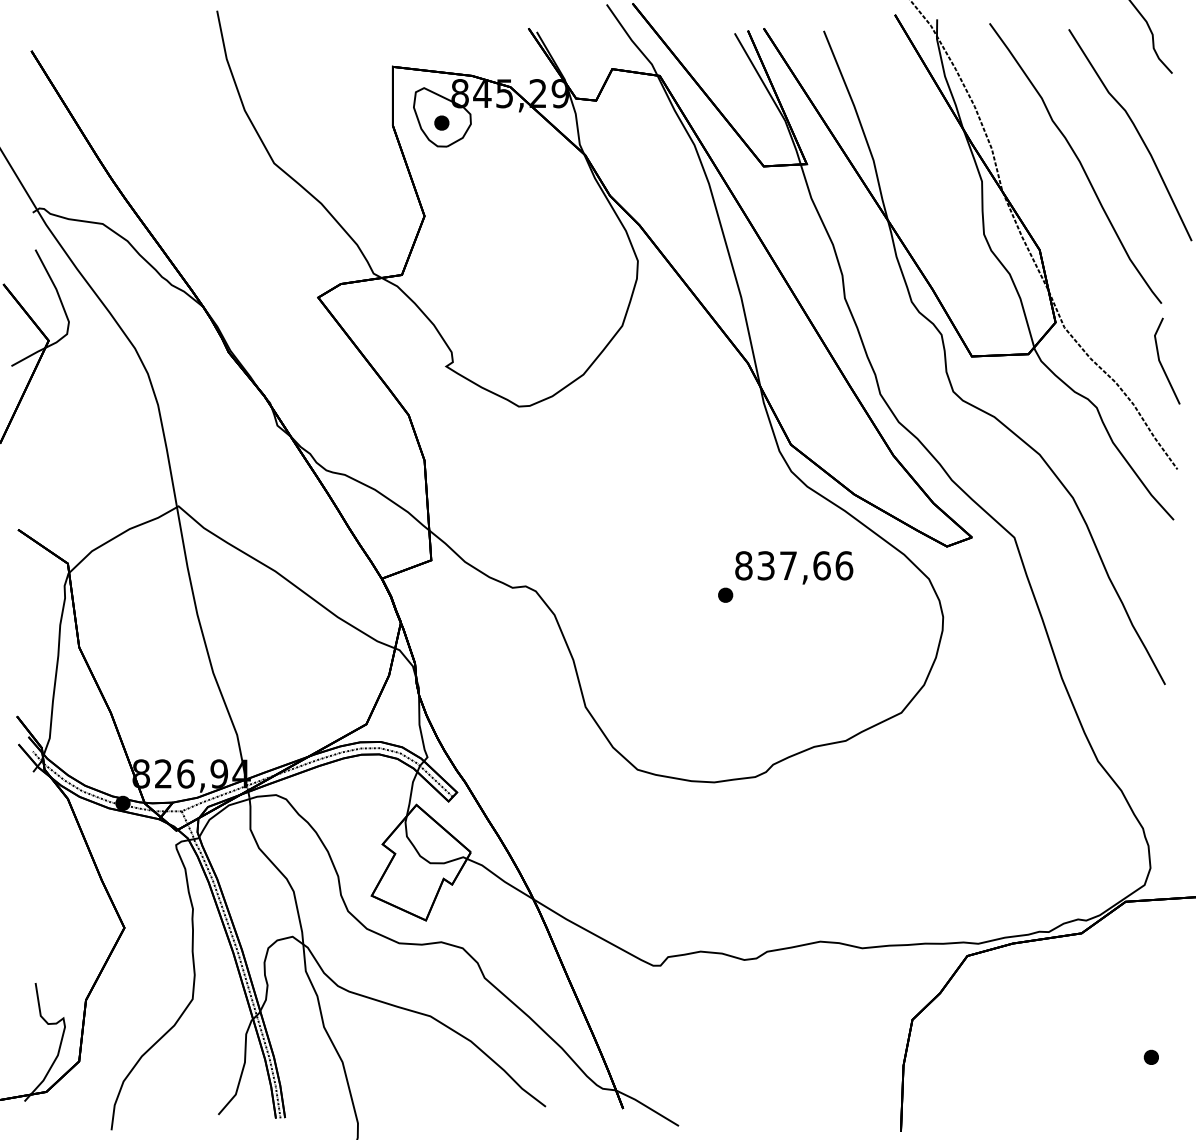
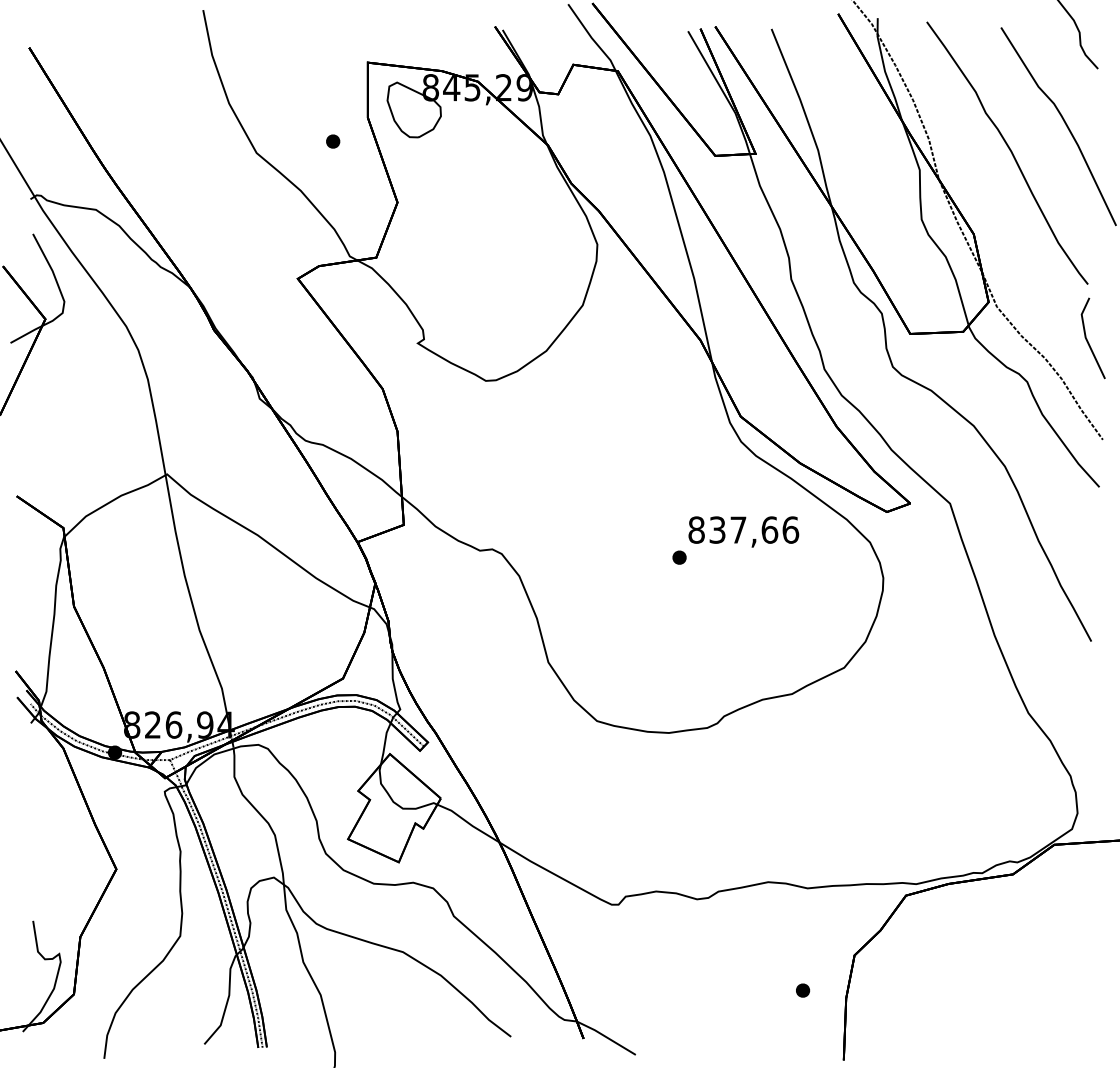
part: (441, 122) -> (332, 141), moved
part: (1150, 1056) -> (802, 989), moved

